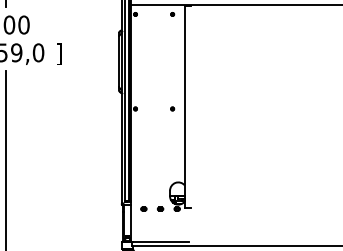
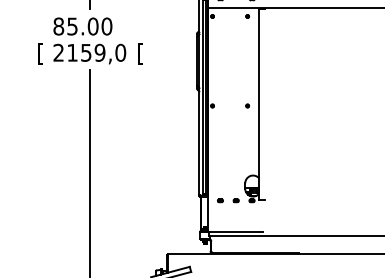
text: (59, 53) -> (140, 53), ] -> [

